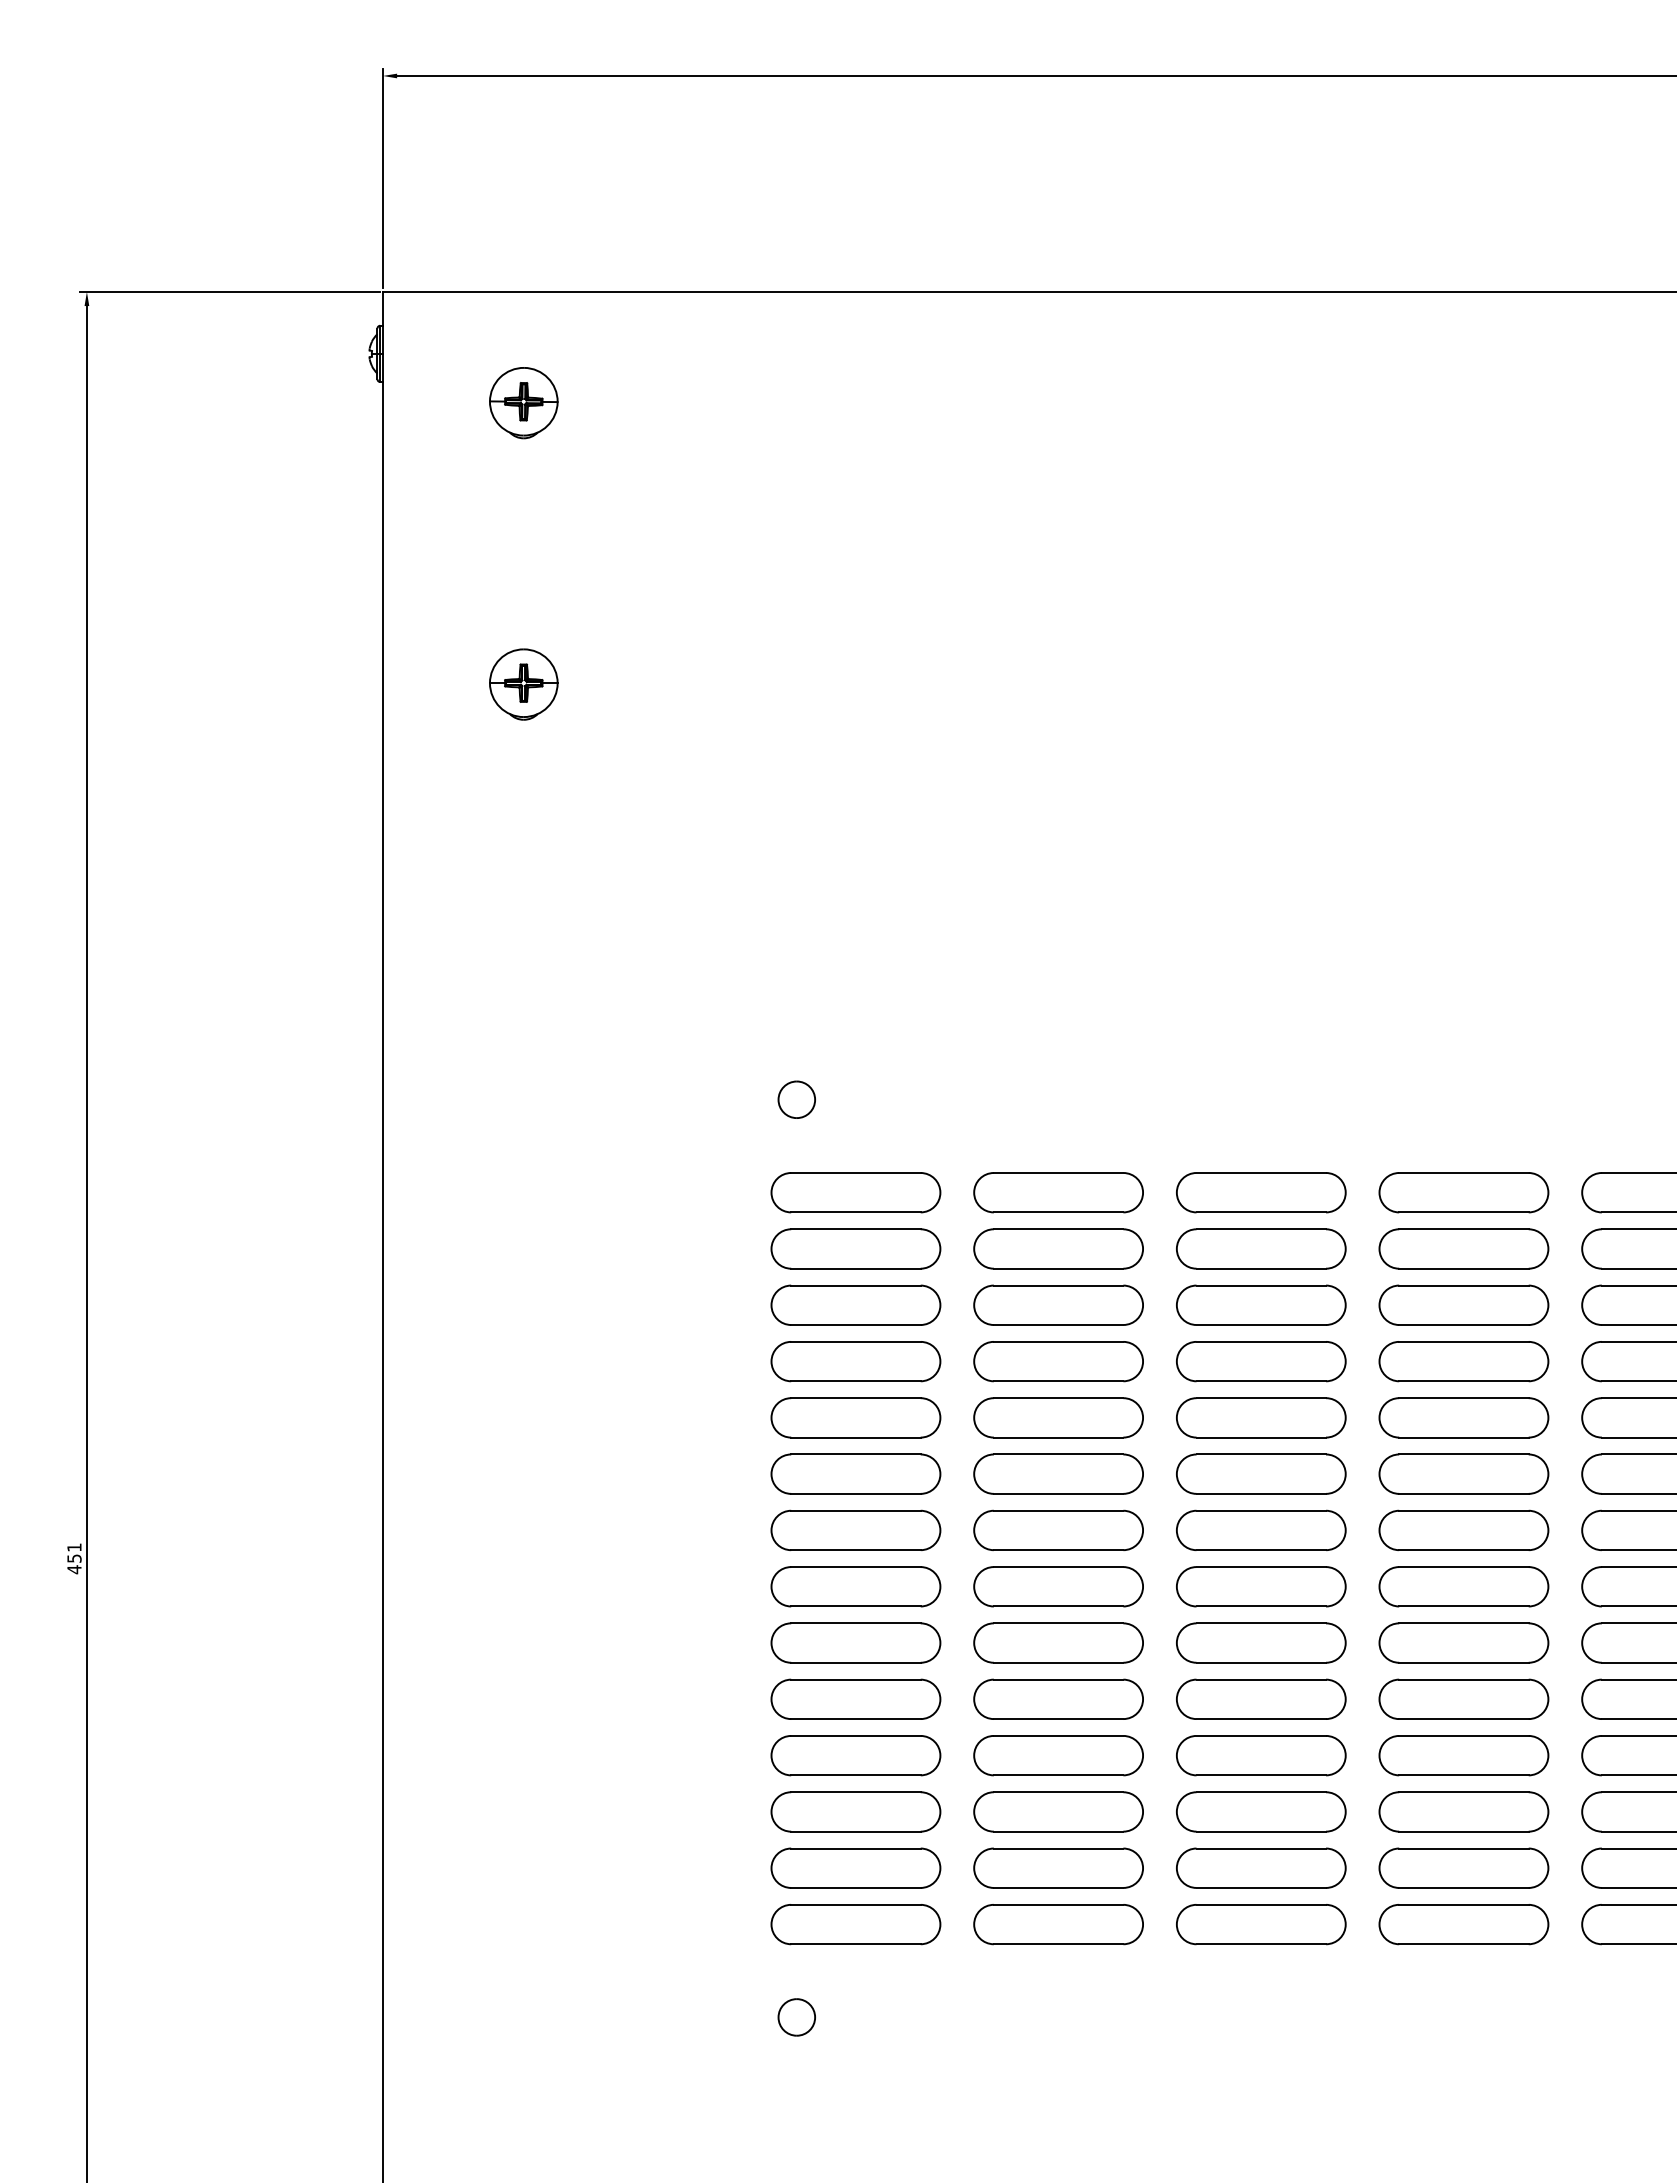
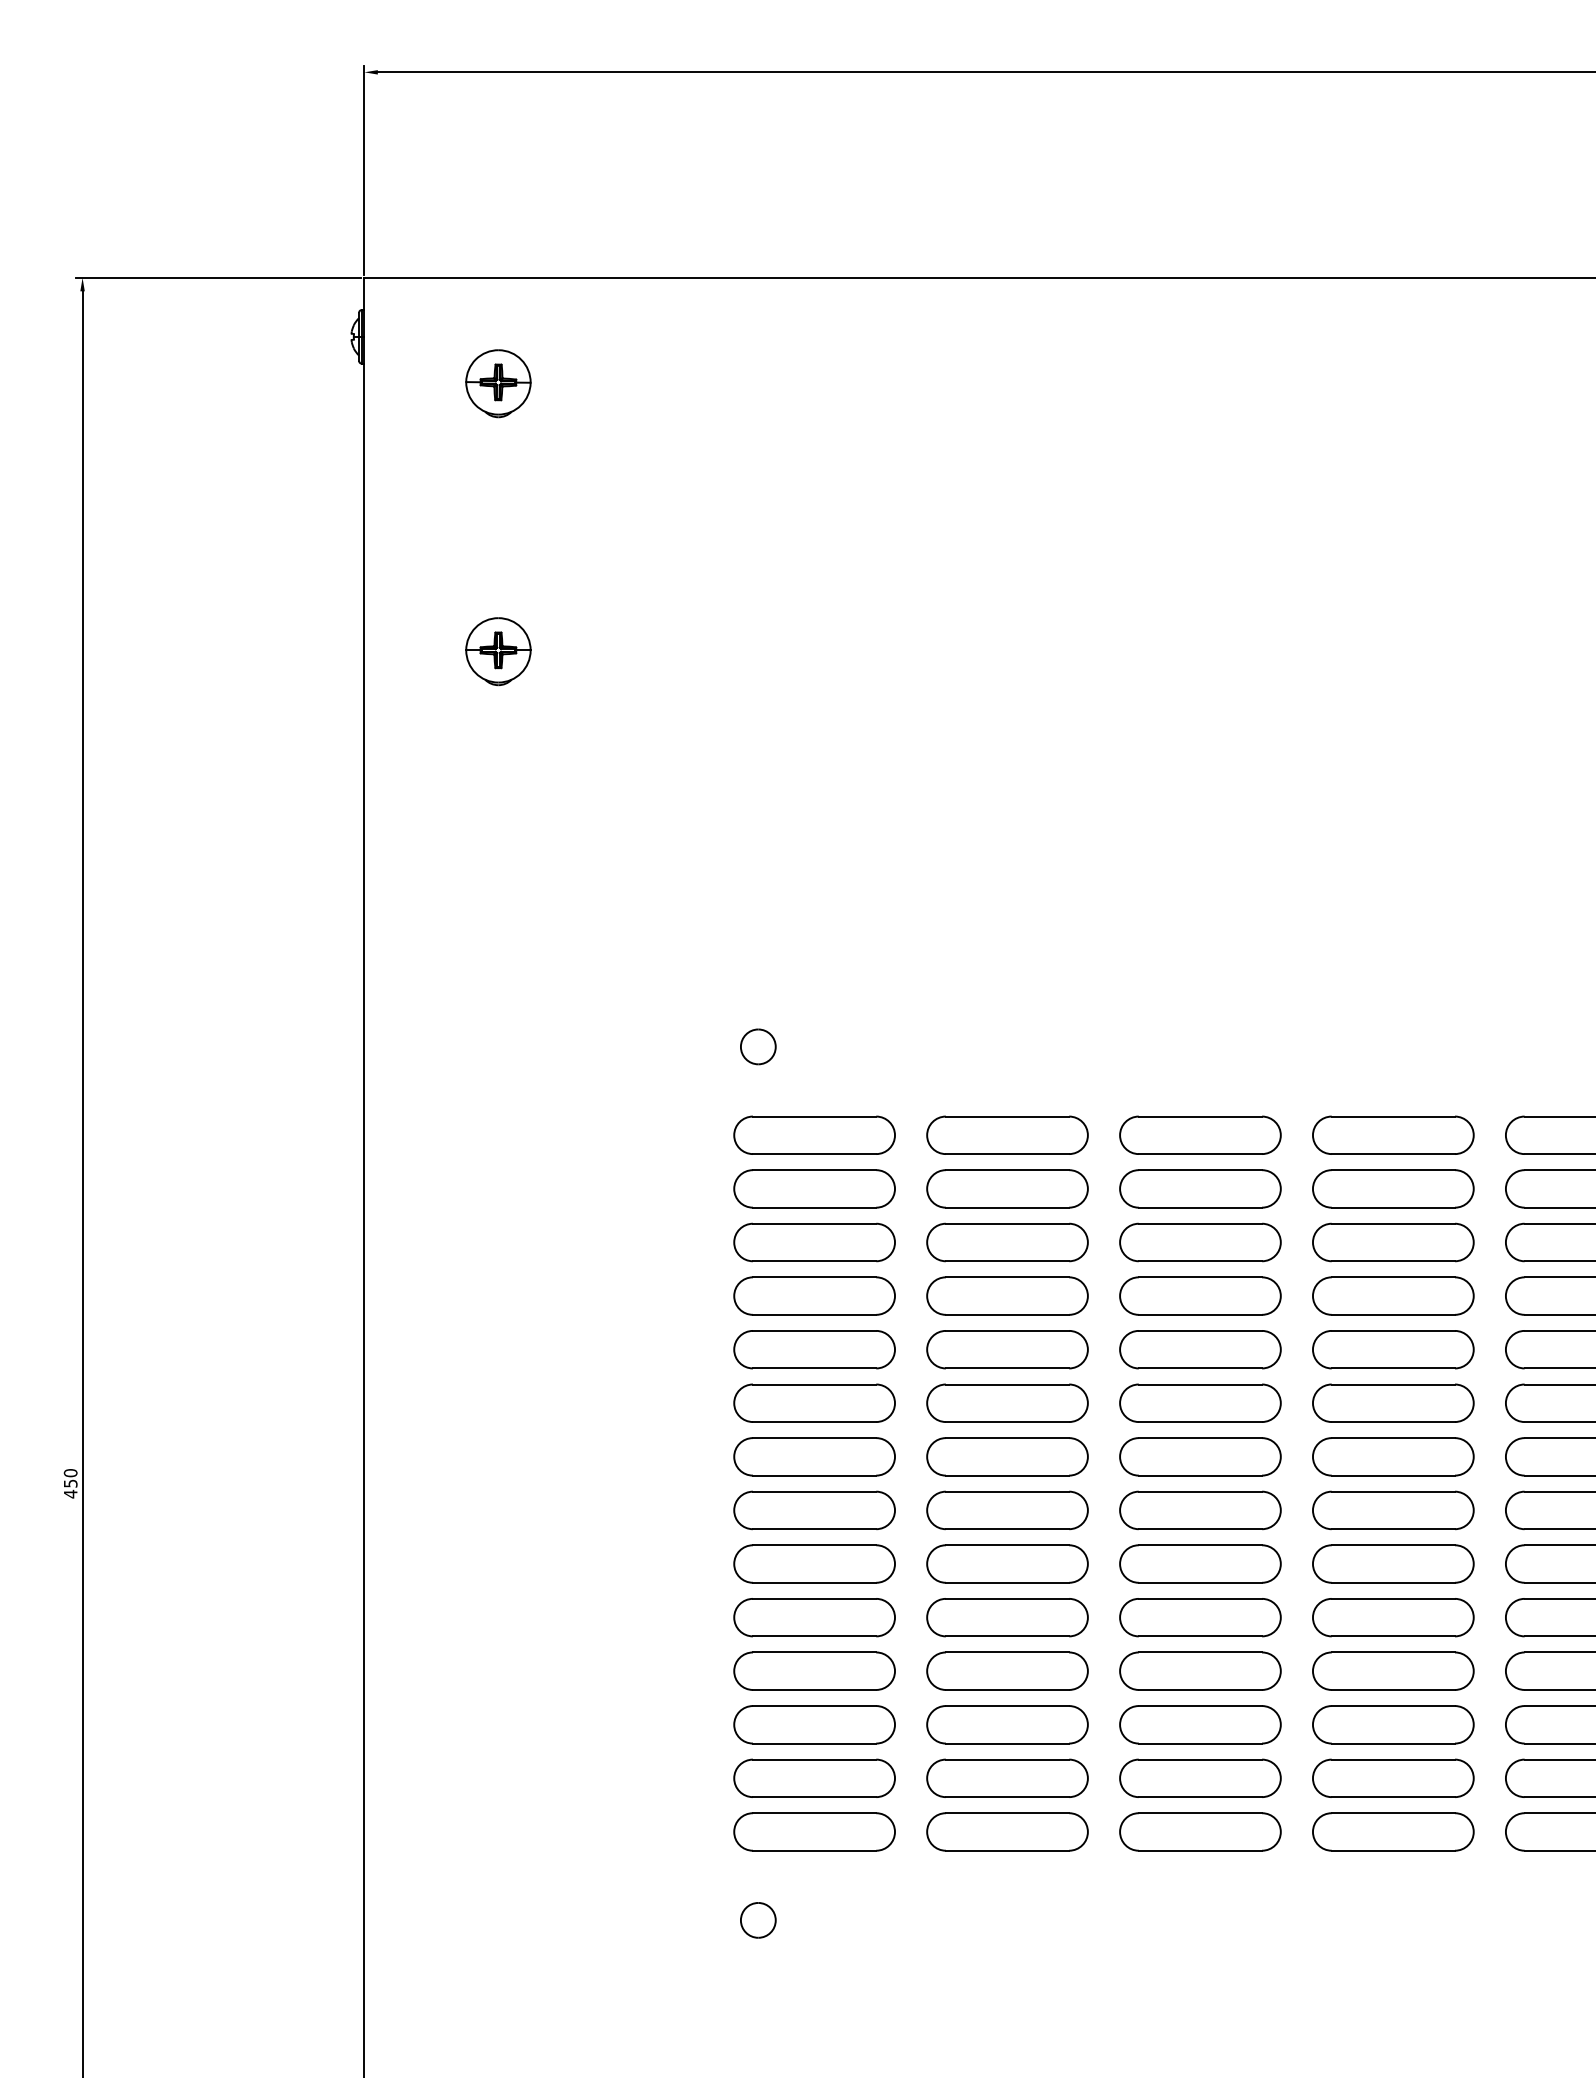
text: (74, 1547) -> (70, 1473), 451 -> 450

